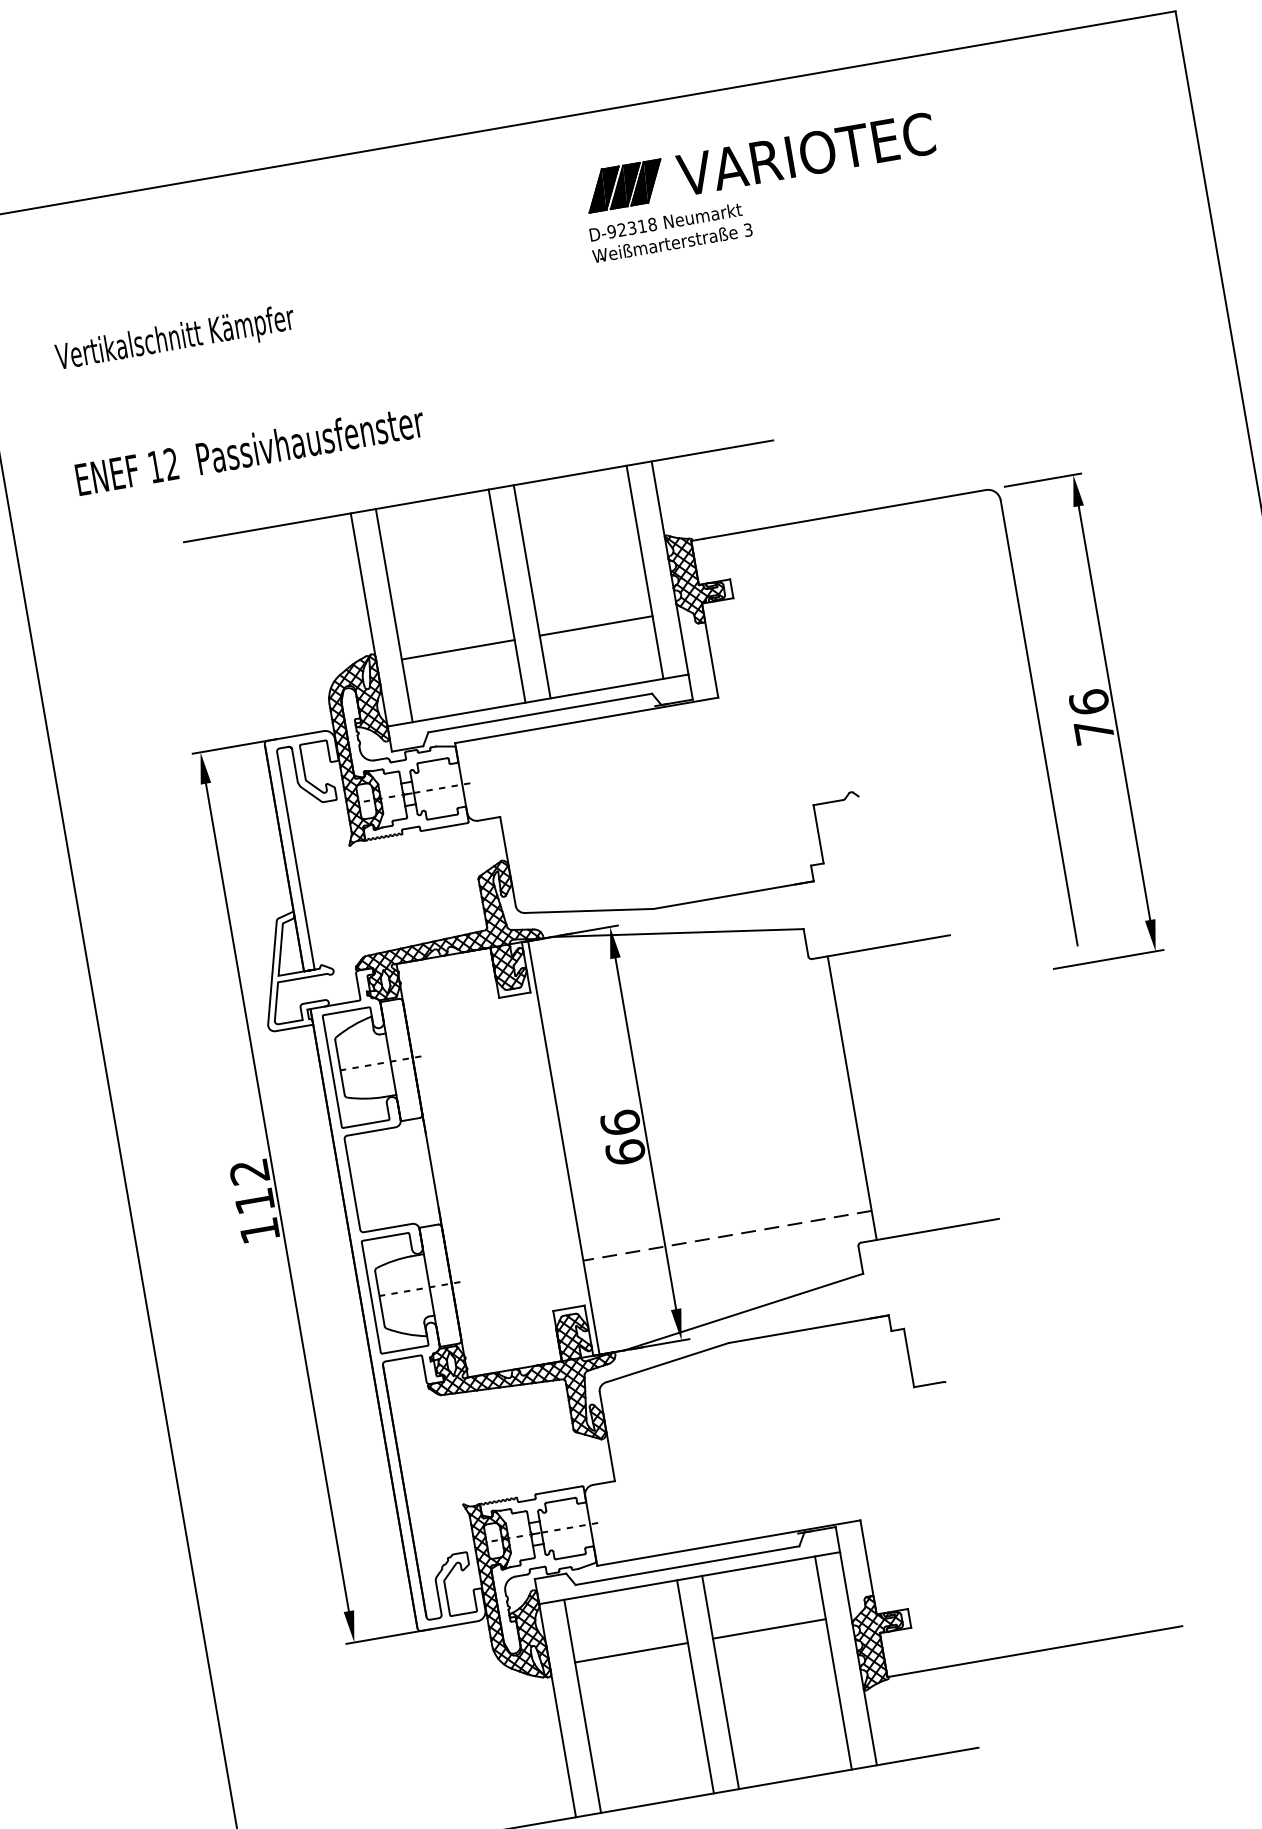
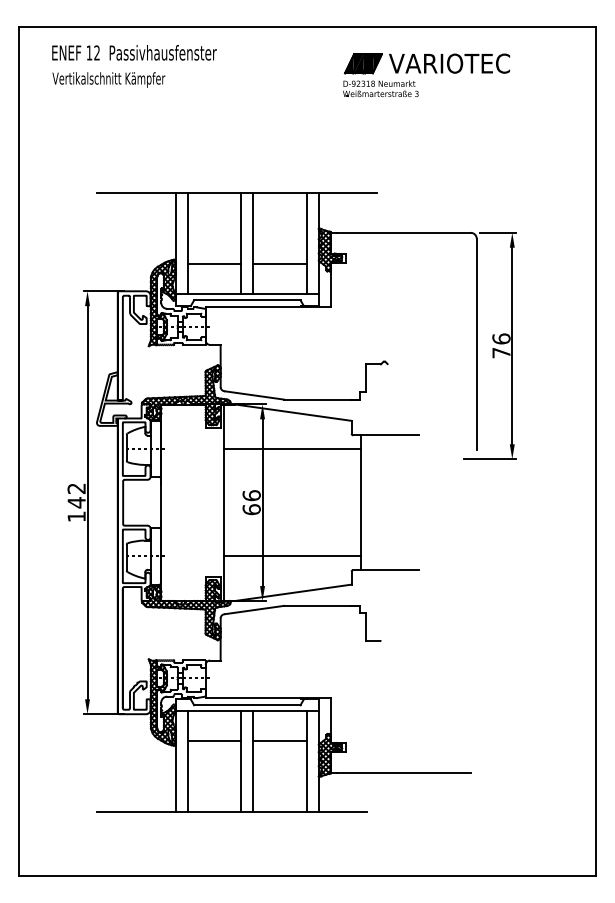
part: (761, 187) -> (426, 75), moved
text: (174, 338) -> (108, 79), moved
text: (250, 449) -> (134, 52), moved
line: (687, 1011) -> (291, 449), added
text: (254, 1200) -> (76, 502), 112 -> 142
line: (728, 1236) -> (292, 556), dashed -> solid

